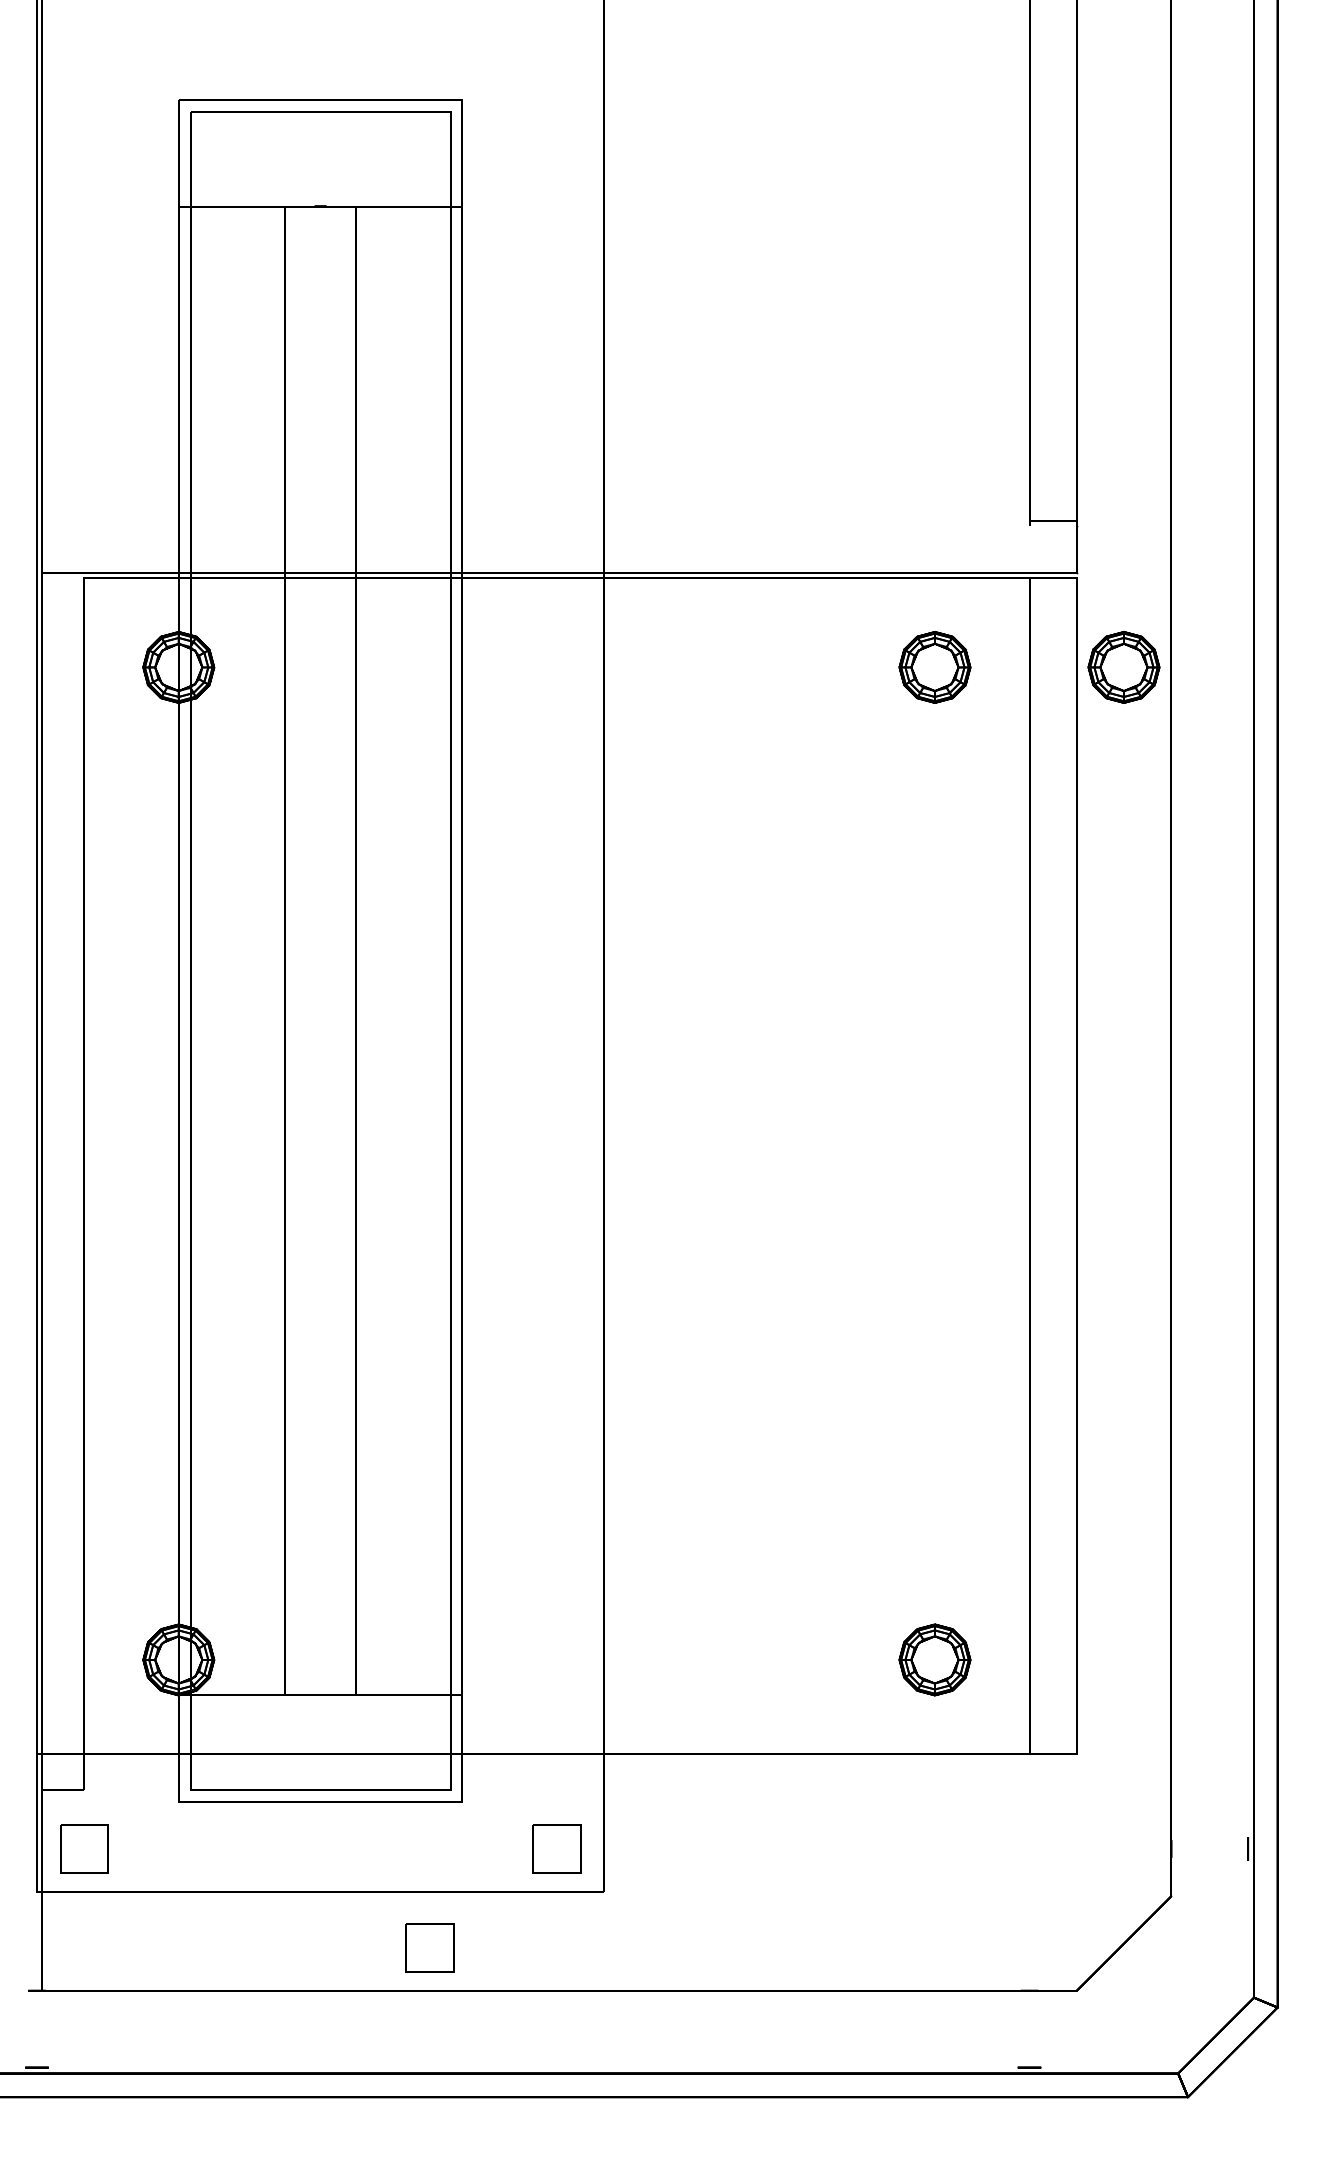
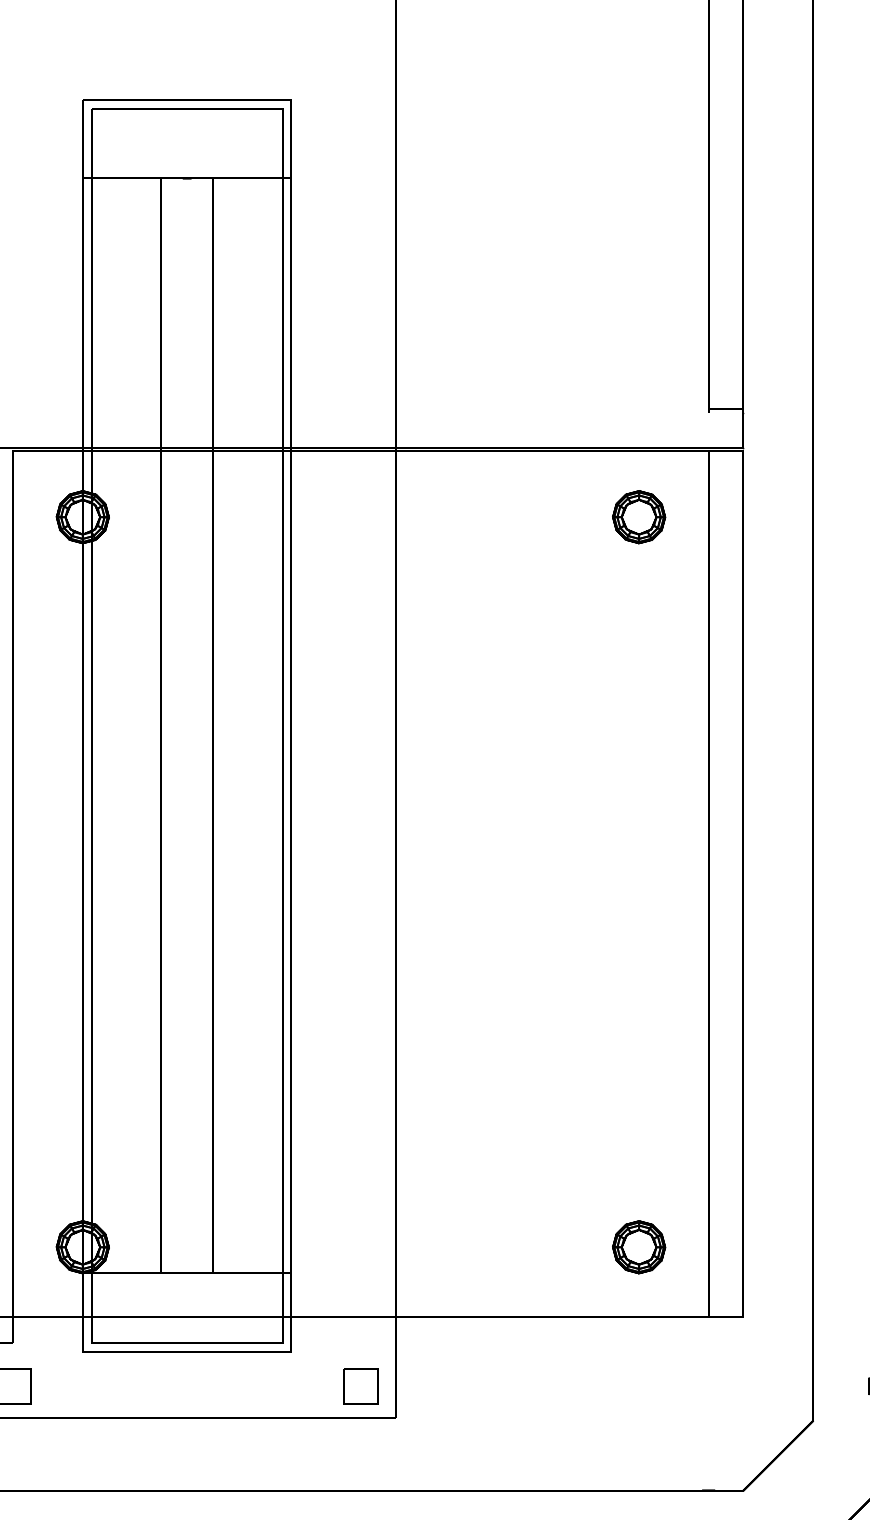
part: (1123, 667) -> (777, 517), removed
part: (429, 1947) -> (267, 1458), removed

